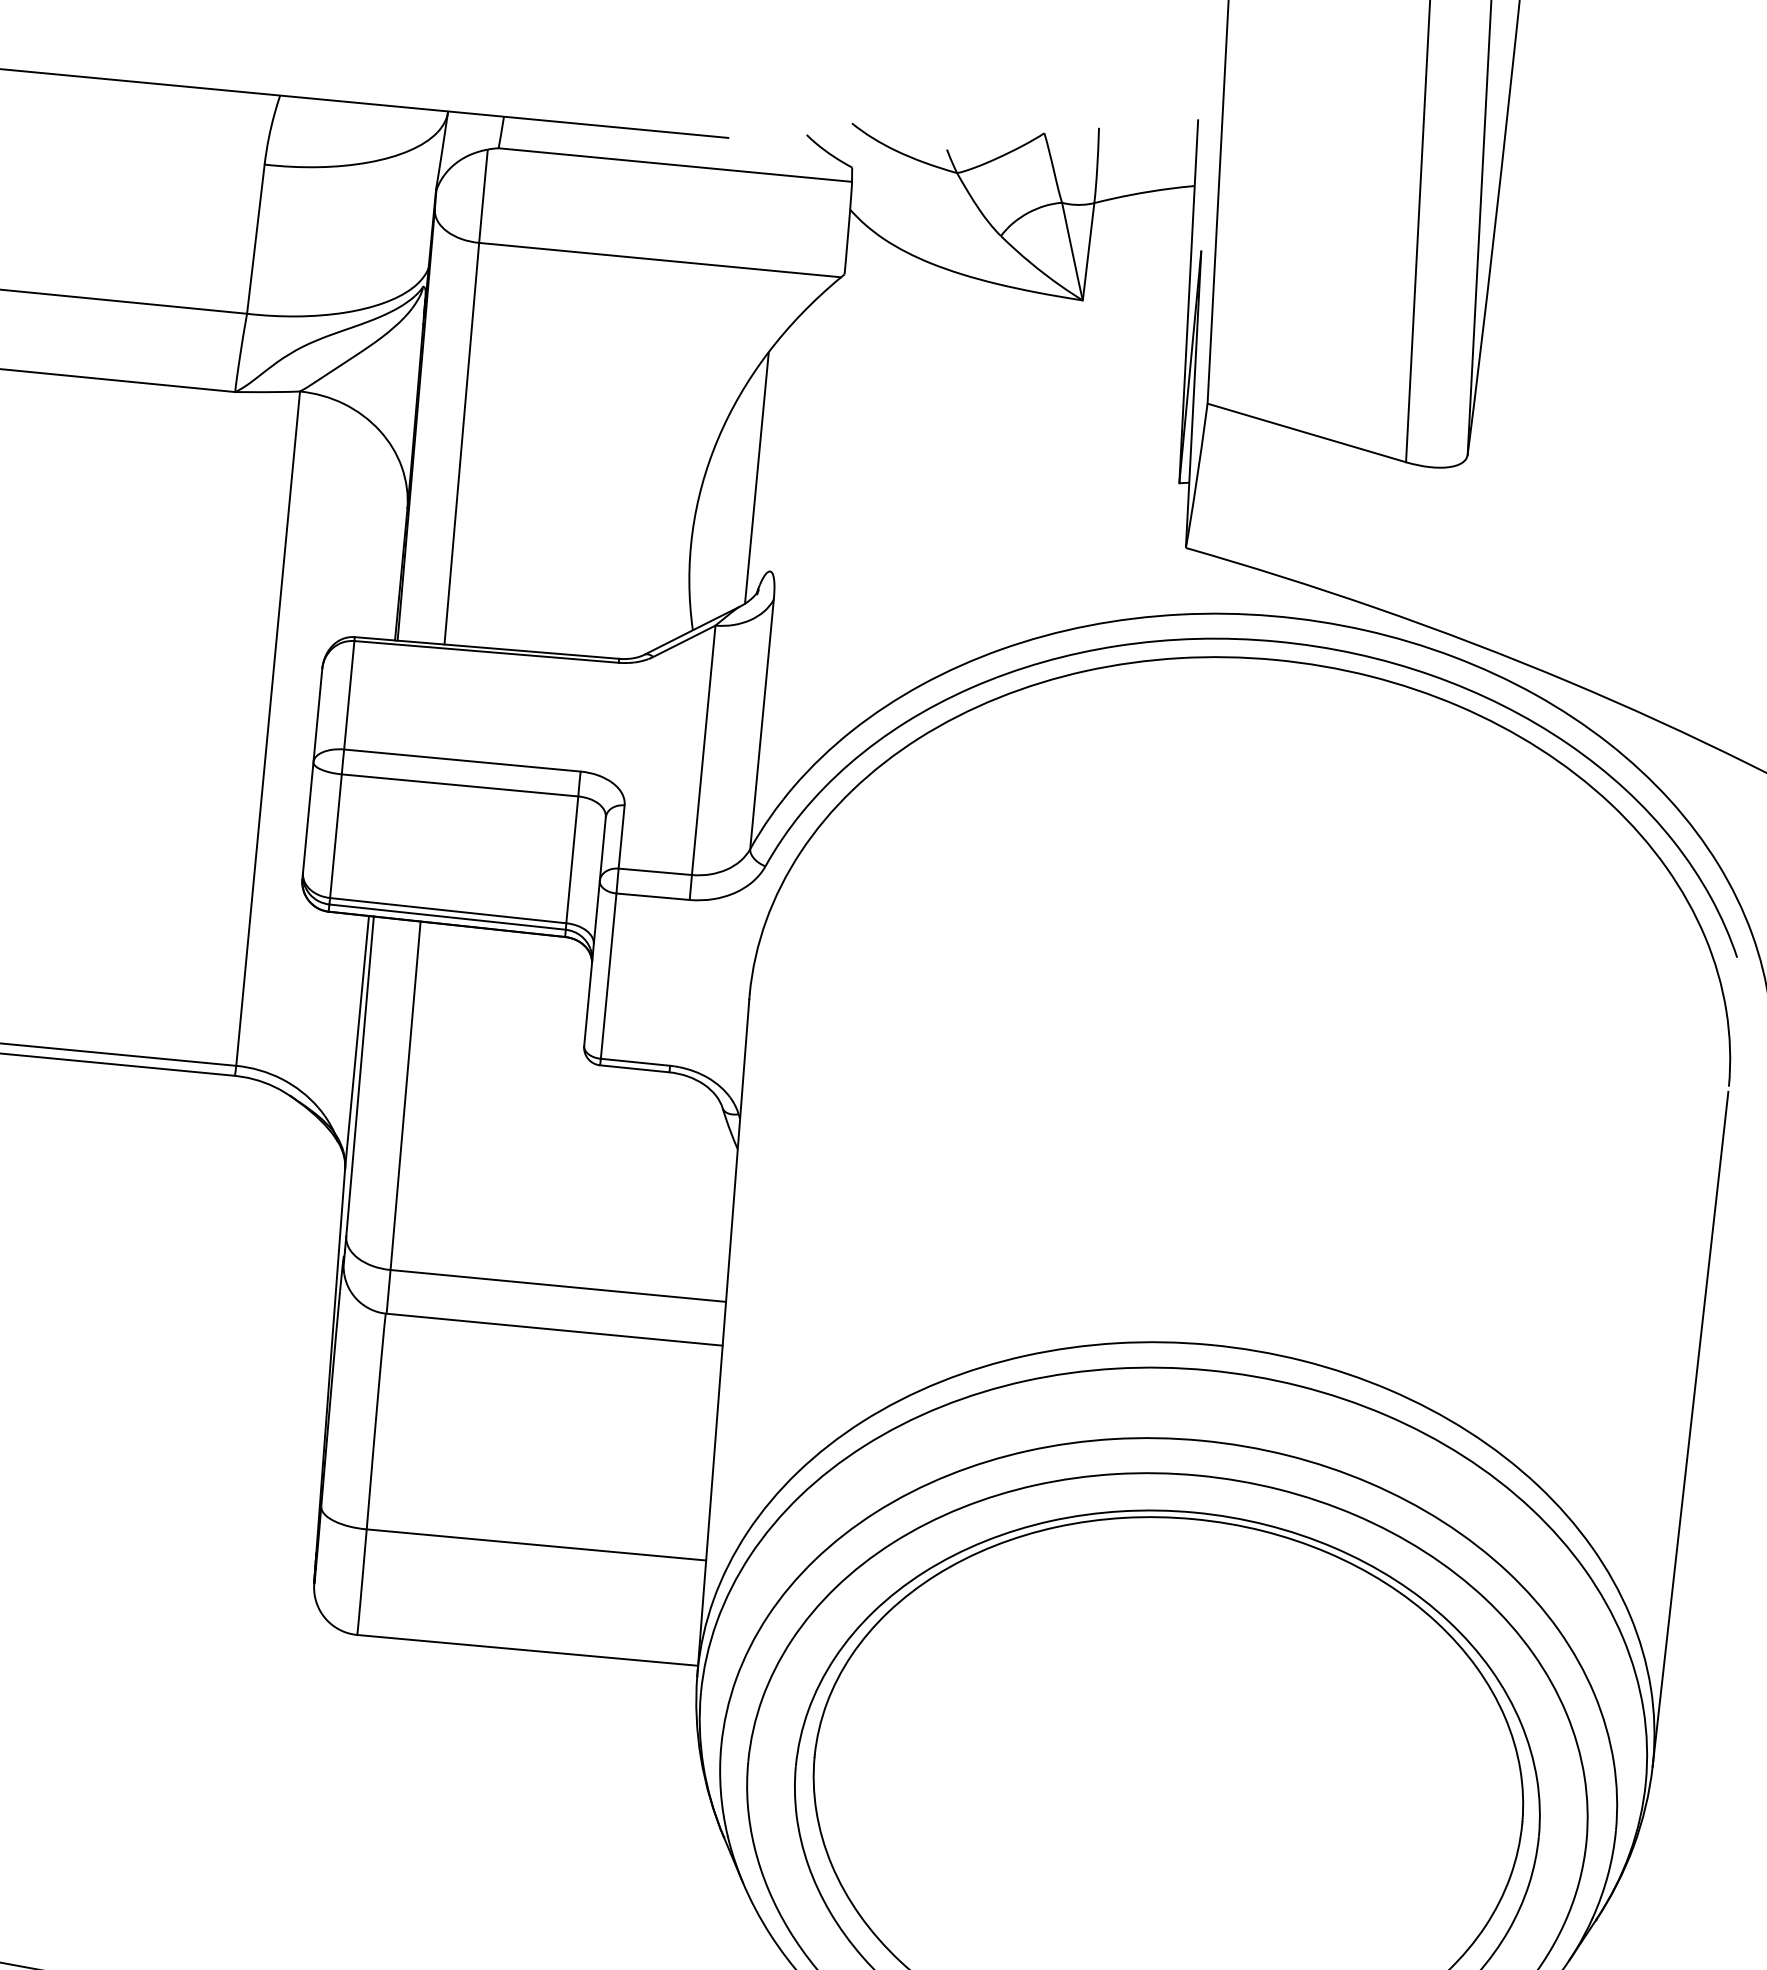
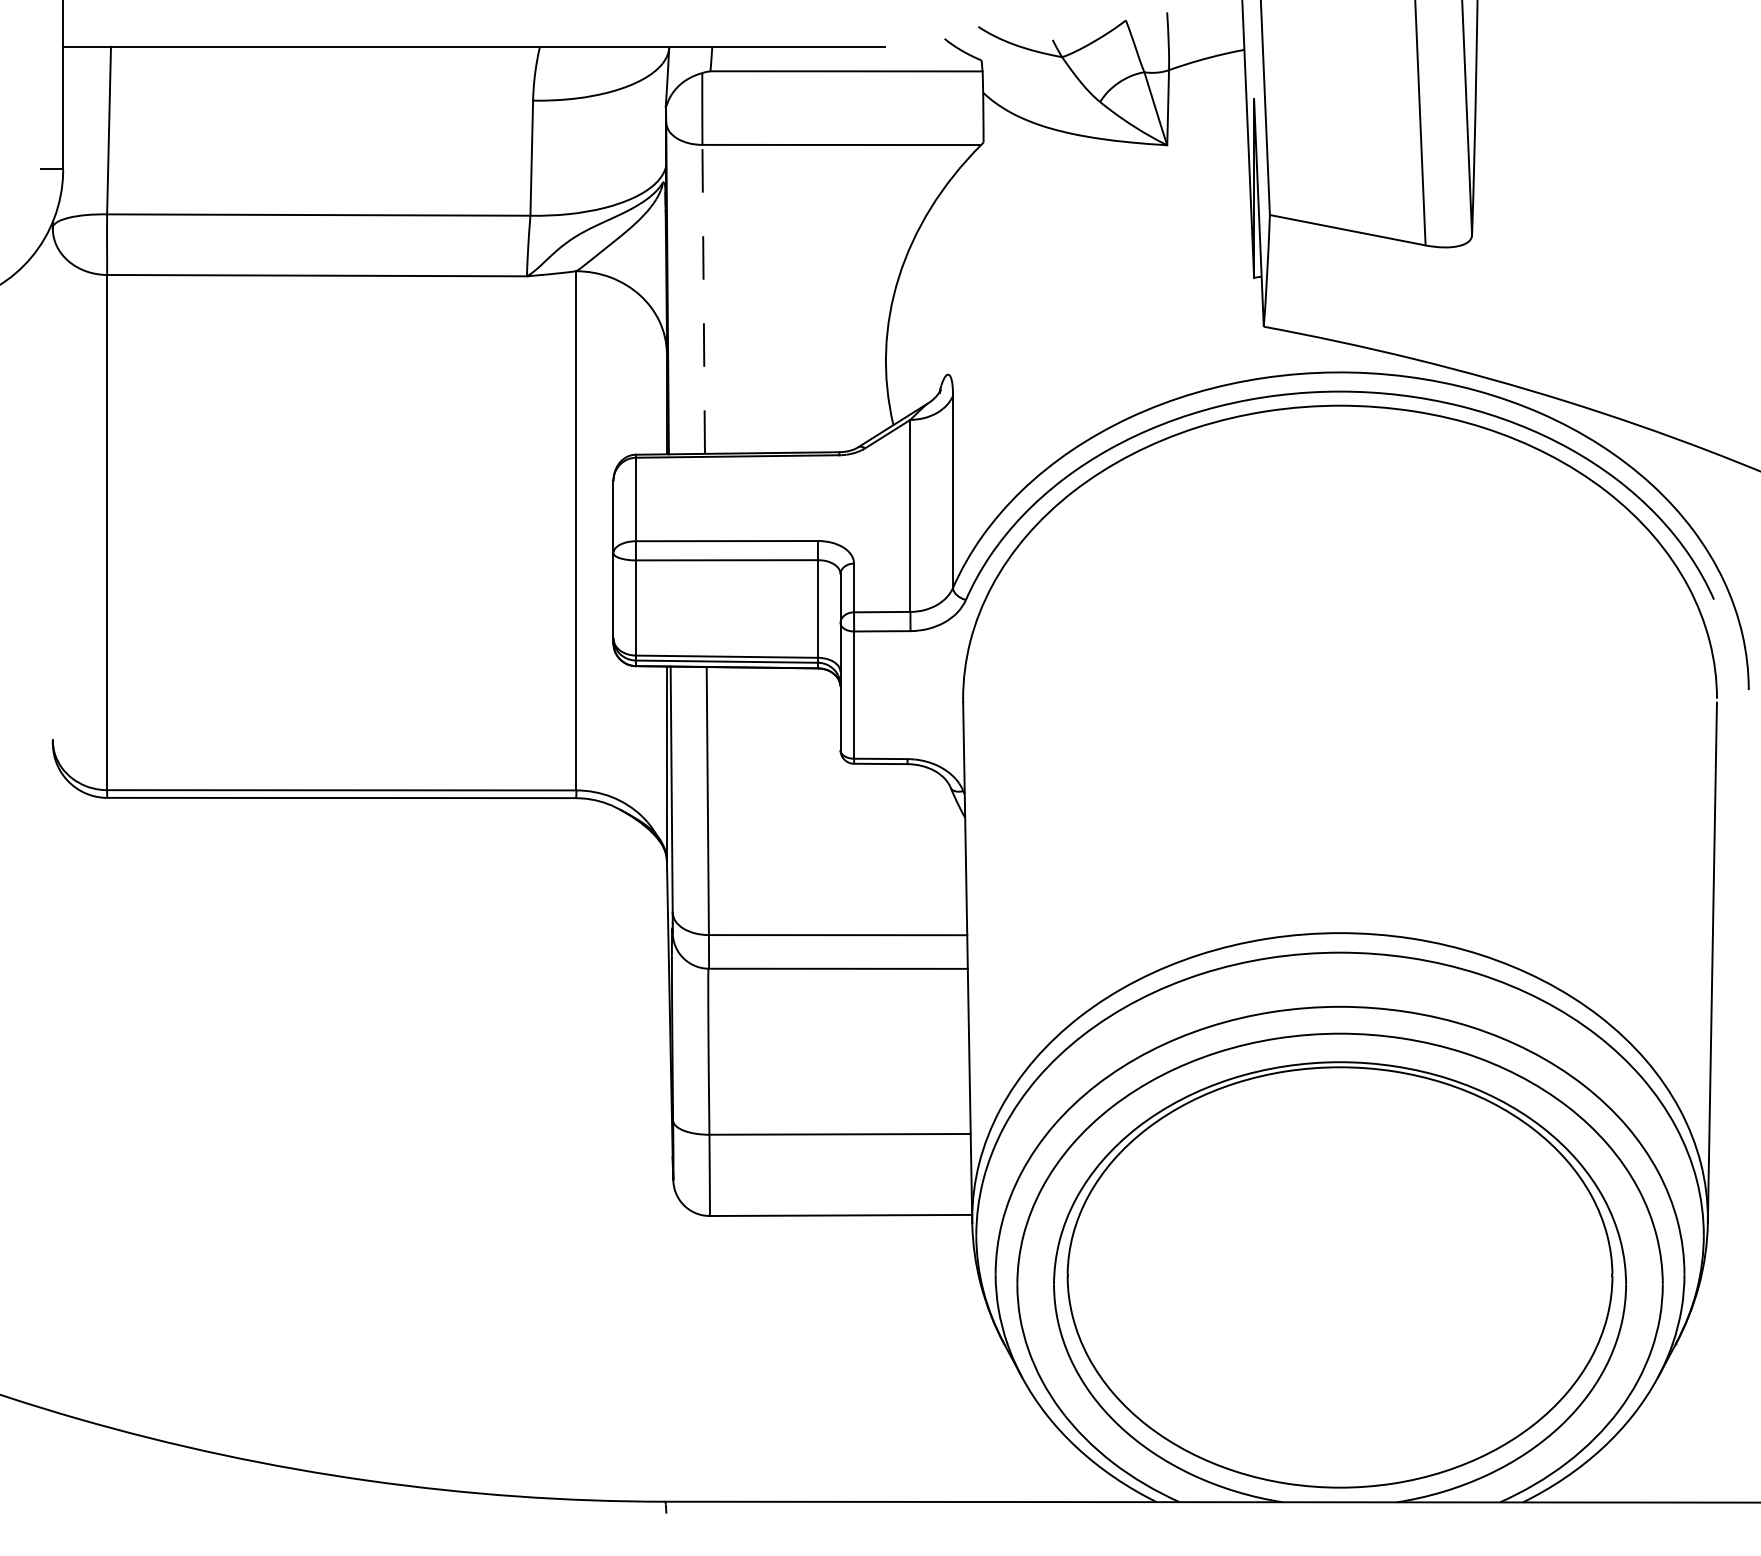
line: (461, 442) -> (703, 298), solid -> dashed
line: (757, 478) -> (931, 304), removed

